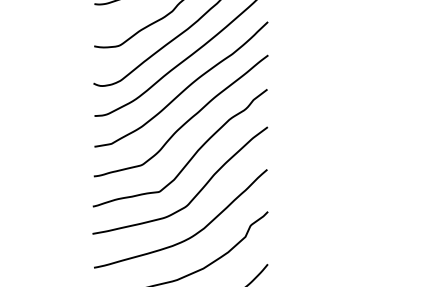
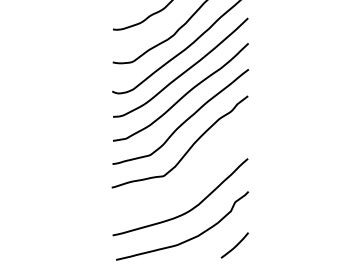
curve: (194, 194) -> (191, 178), removed

